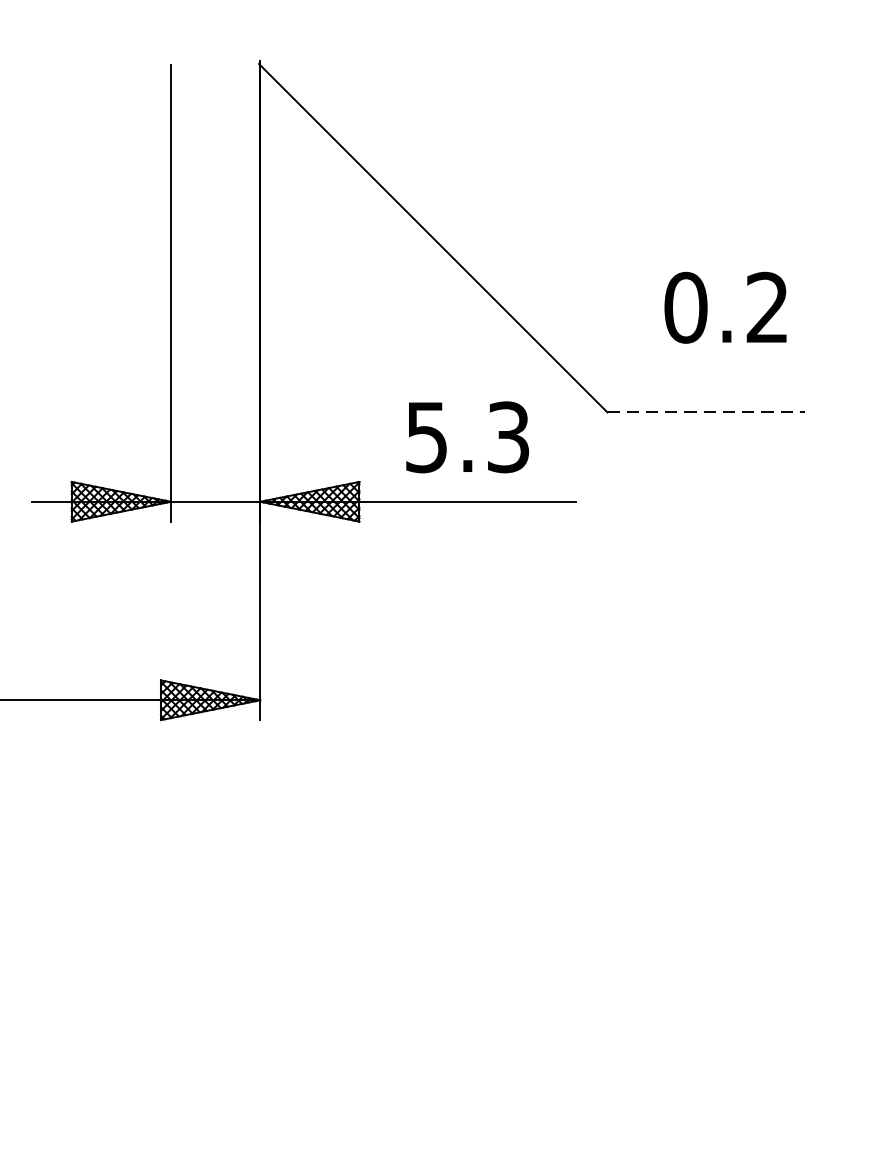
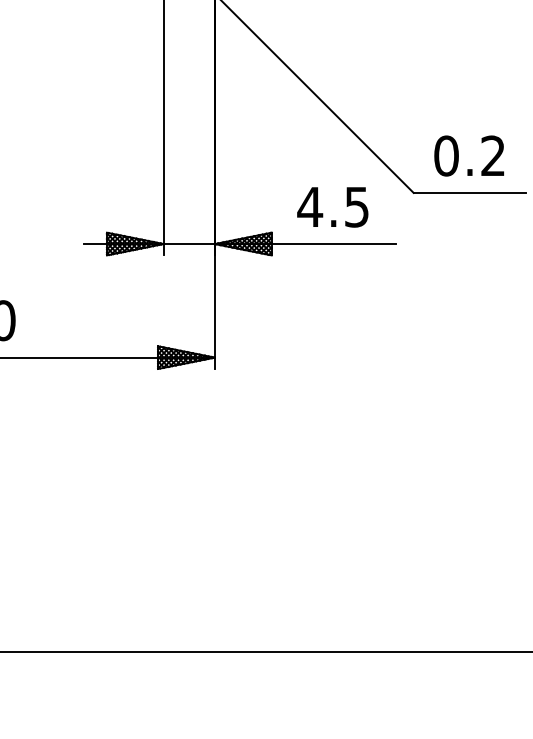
text: (724, 306) -> (468, 155), moved
line: (706, 411) -> (470, 192), dashed -> solid
text: (465, 436) -> (332, 206), 5.3 -> 4.5

